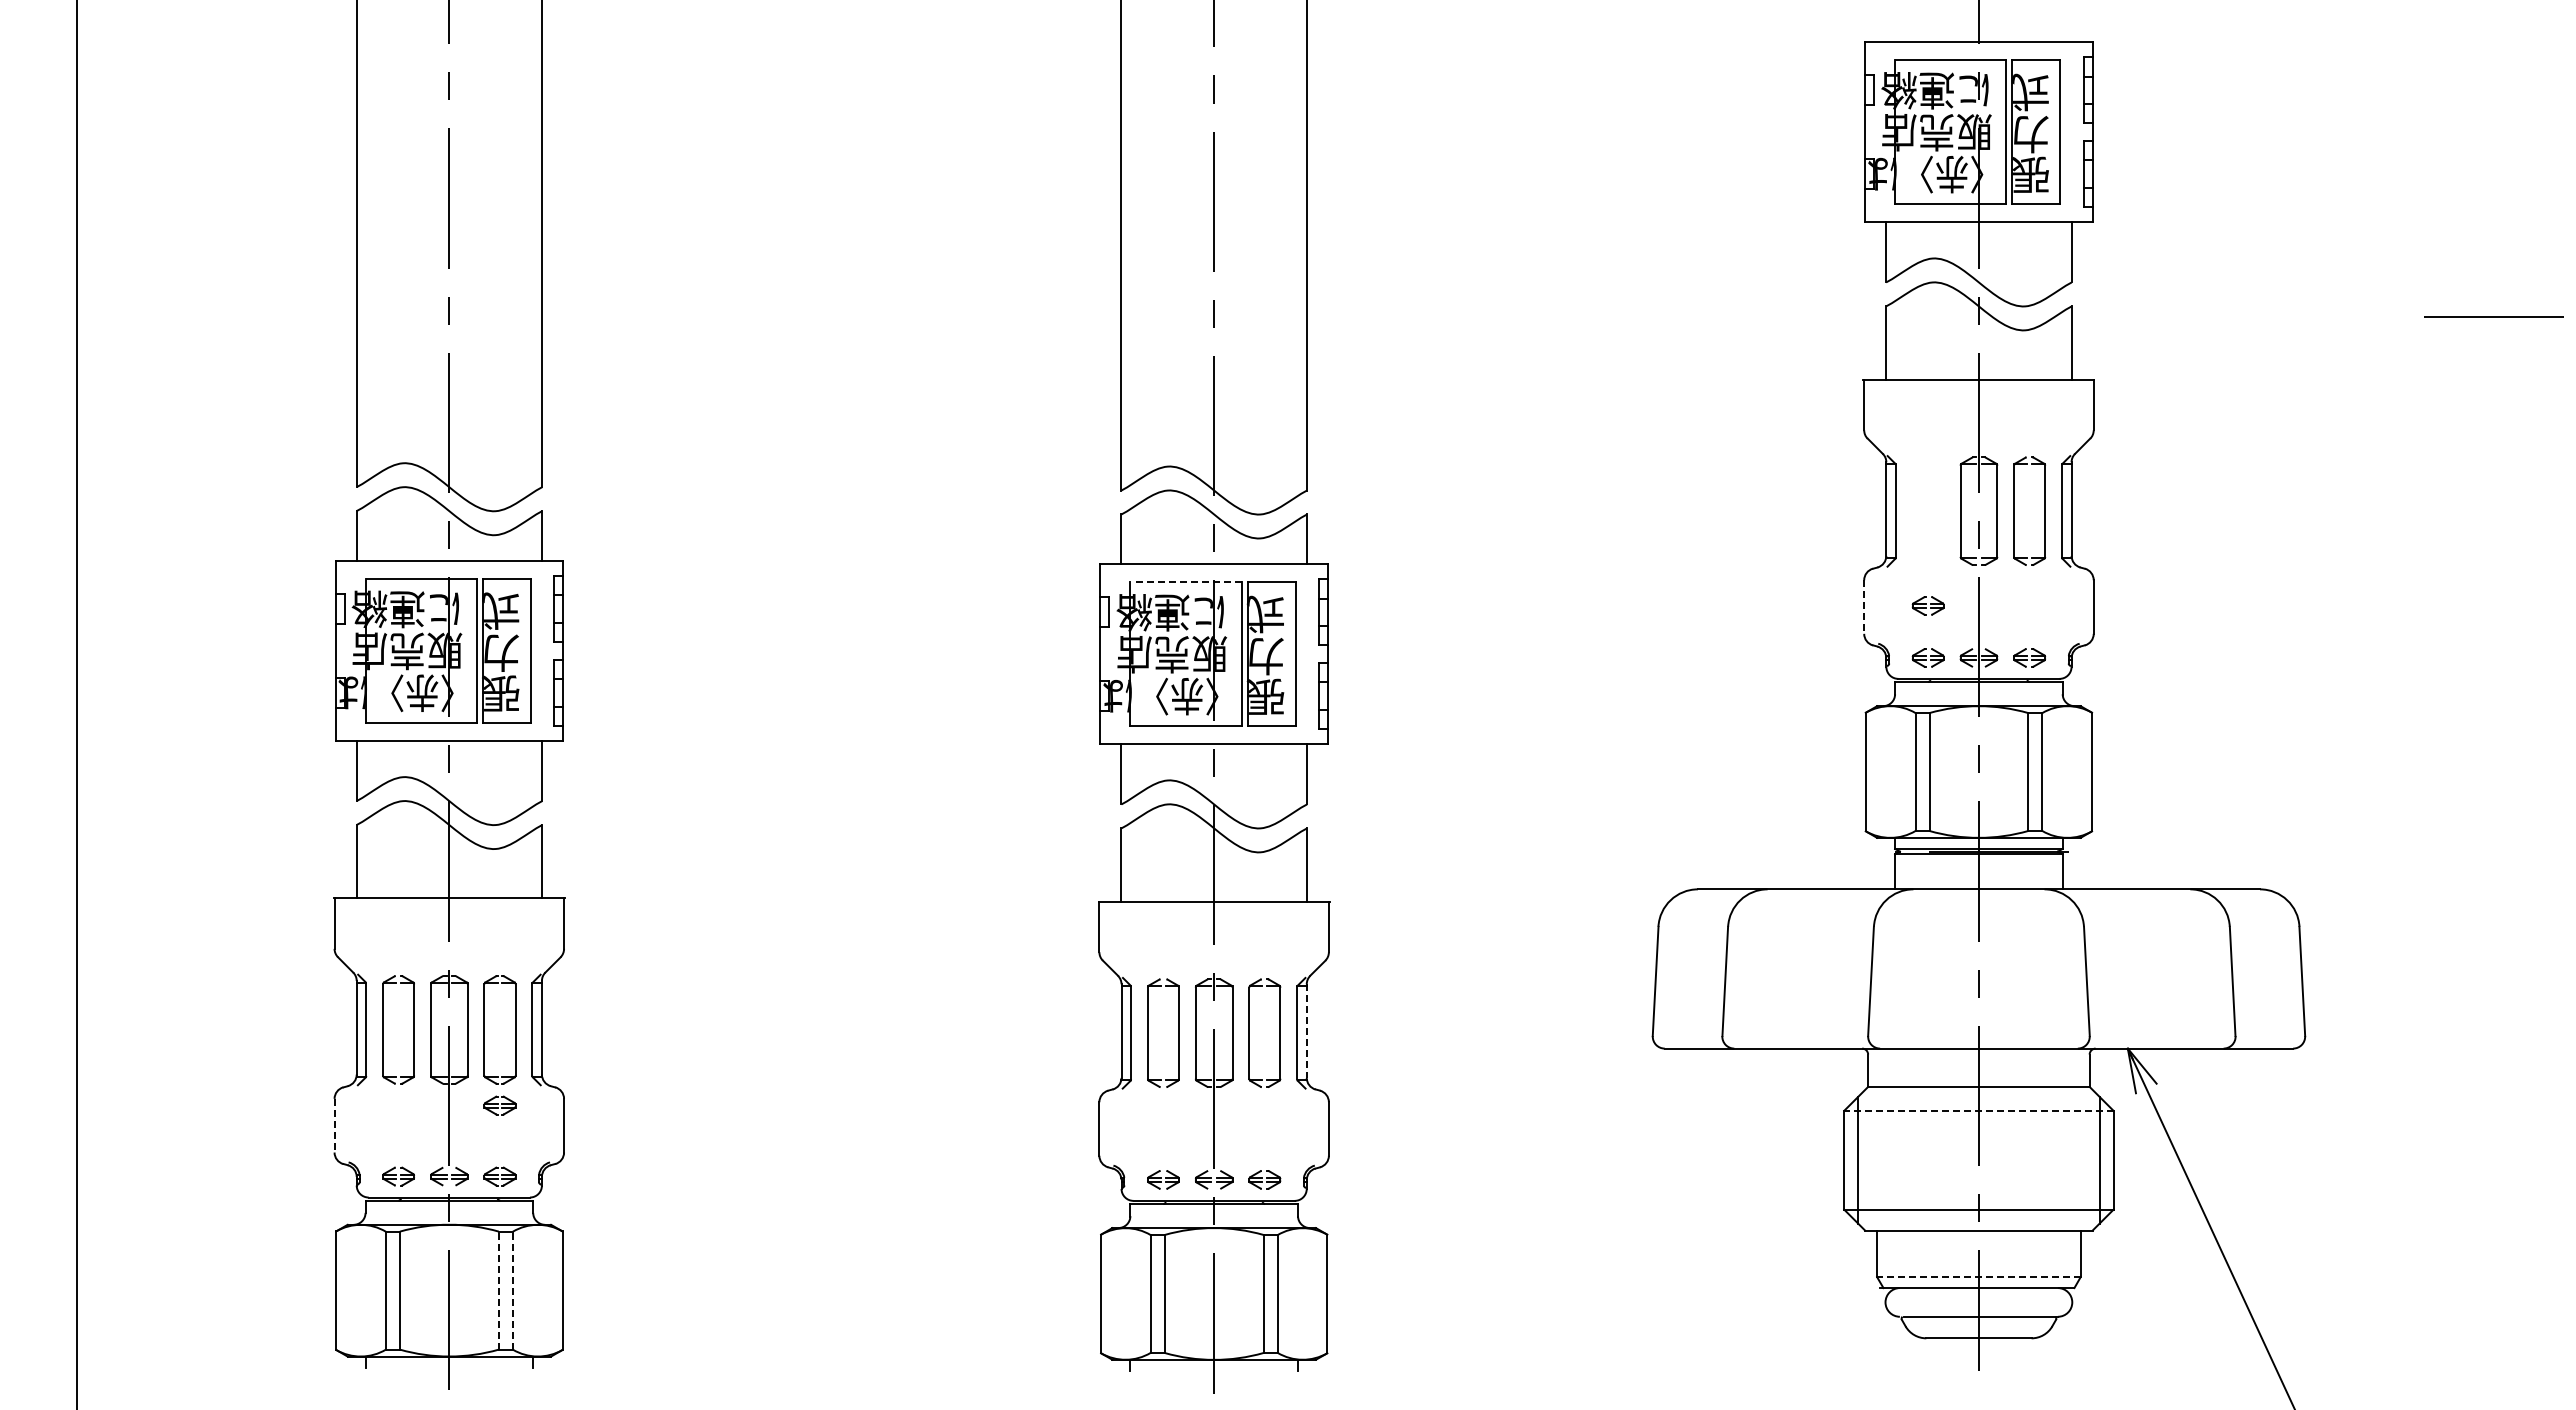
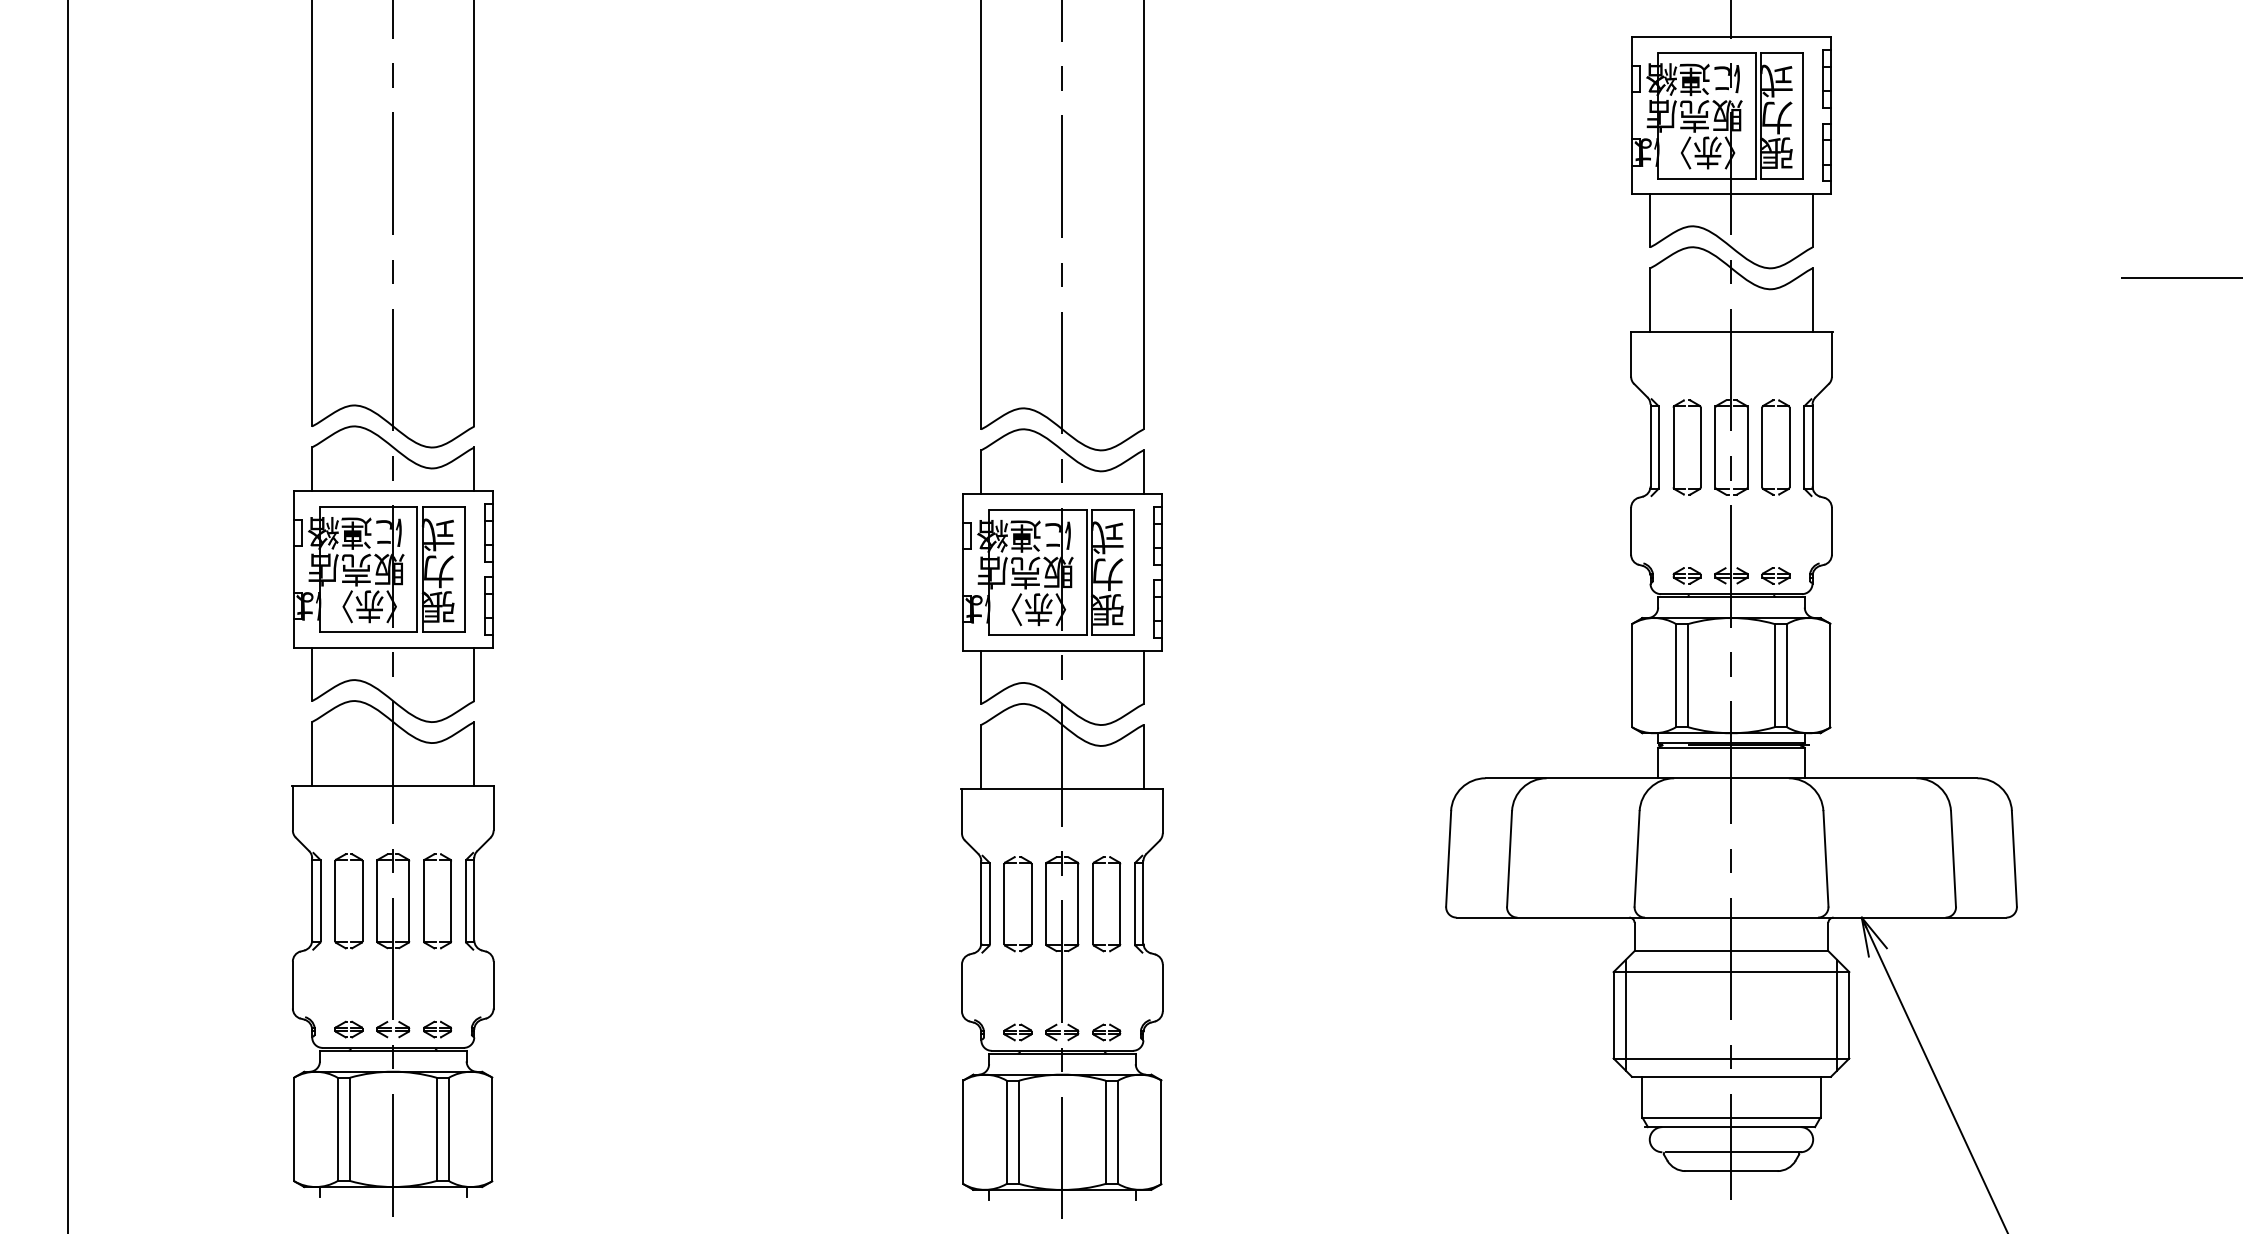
part: (1913, 510) -> (1674, 446), added
line: (1186, 582) -> (1038, 509), dashed -> solid
part: (1927, 605) -> (1686, 529), removed
line: (1864, 607) -> (1631, 531), dashed -> solid
line: (1306, 1031) -> (1143, 902), dashed -> solid
part: (499, 1105) -> (437, 967), removed
line: (1978, 1110) -> (1731, 971), dashed -> solid
line: (334, 1125) -> (292, 984), dashed -> solid
line: (1978, 1277) -> (1731, 1117), dashed -> solid
line: (498, 1290) -> (436, 1129), dashed -> solid
line: (512, 1290) -> (448, 1129), dashed -> solid

